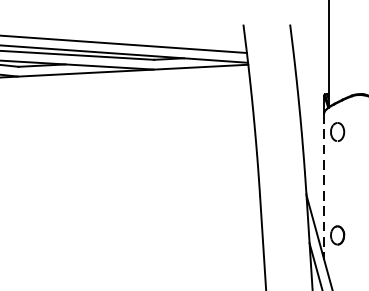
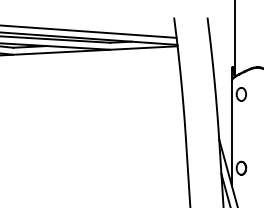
line: (323, 188) -> (231, 134), dashed -> solid

